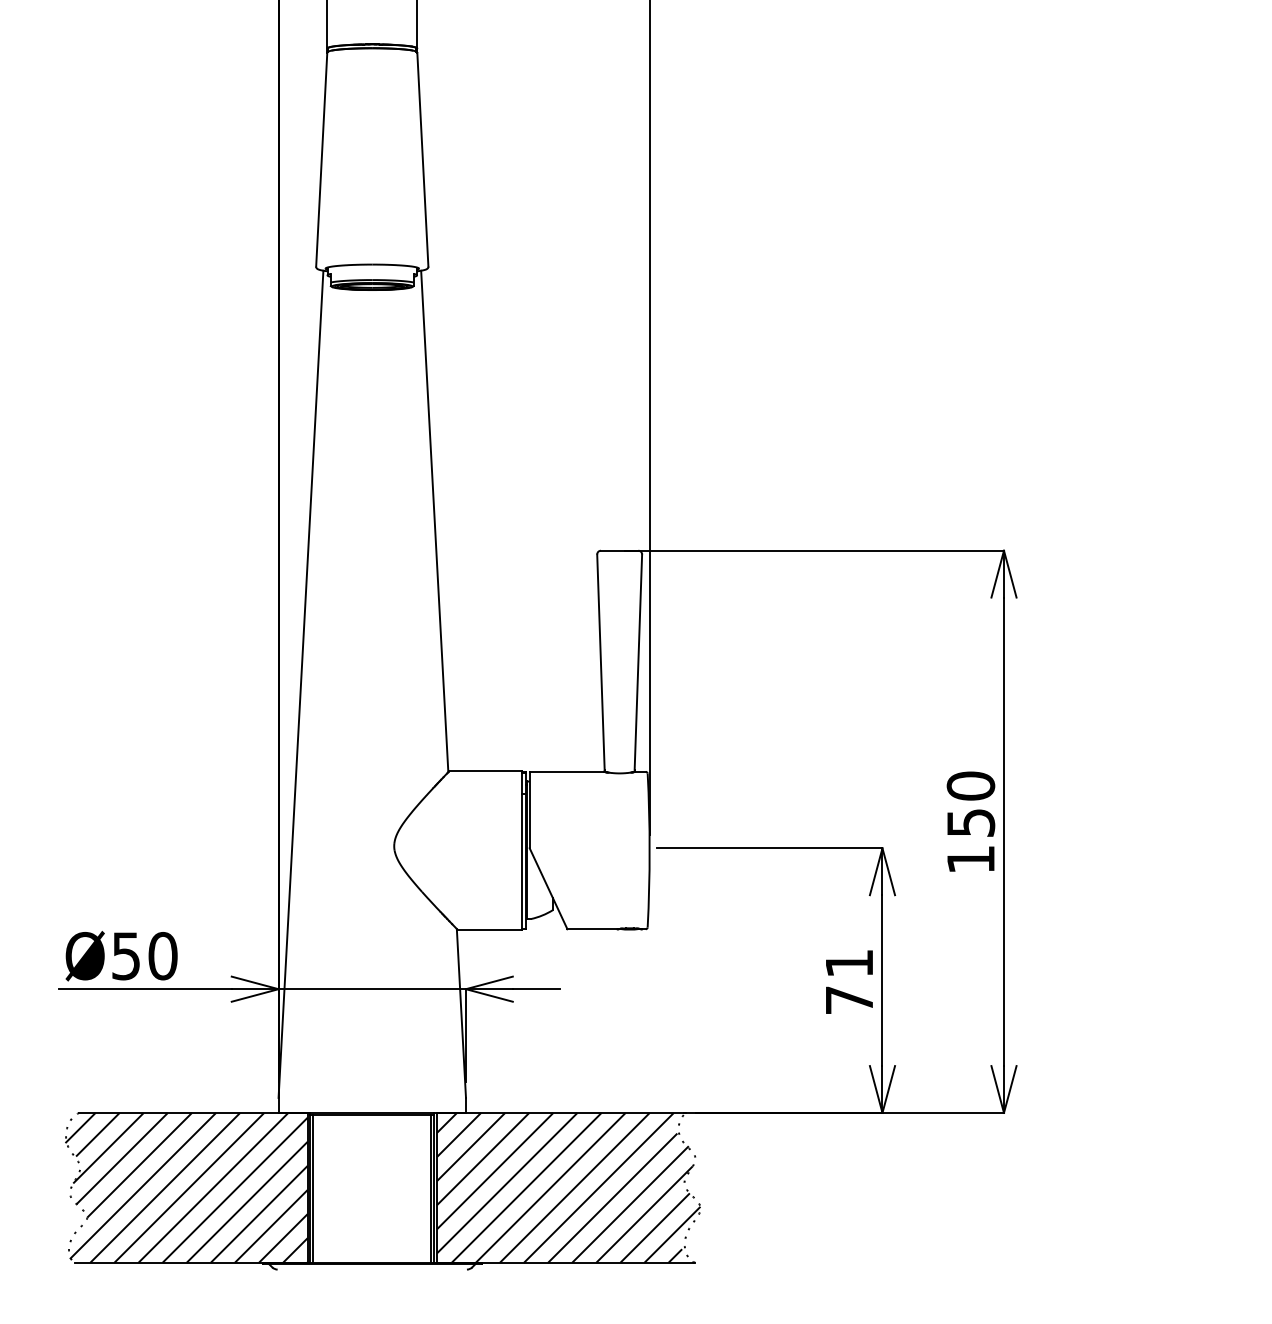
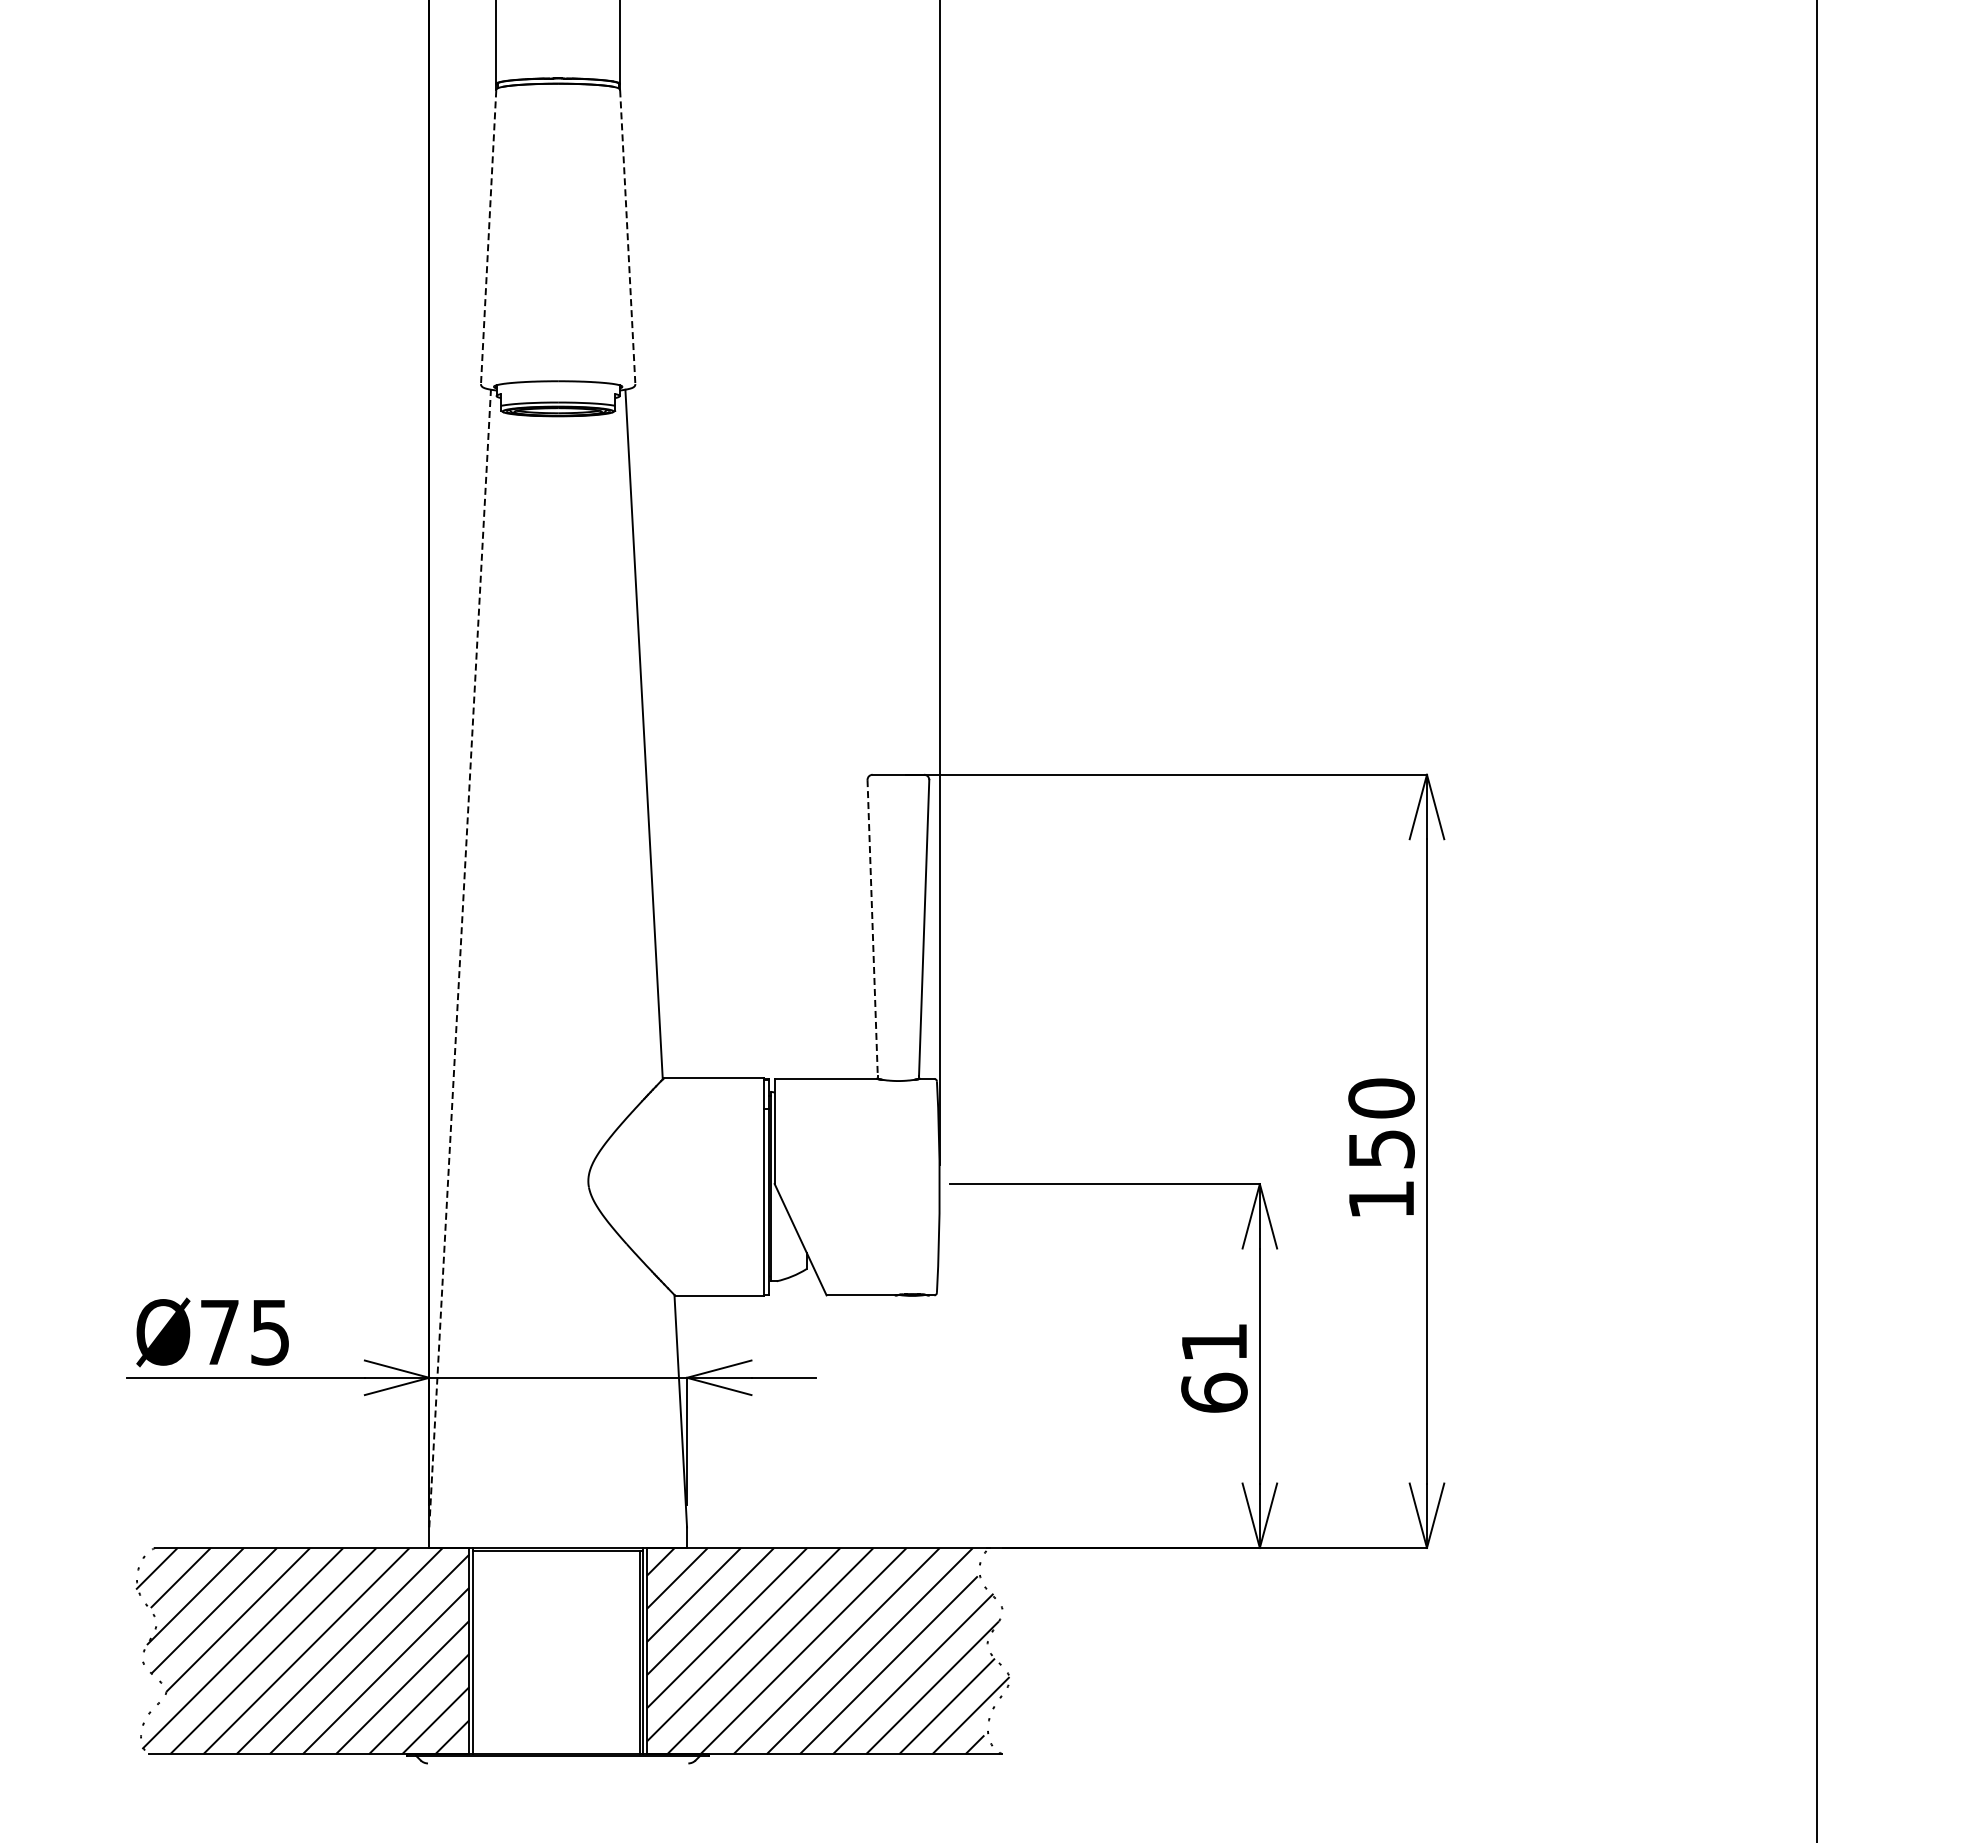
line: (321, 160) -> (488, 237), solid -> dashed
line: (422, 160) -> (627, 237), solid -> dashed
line: (600, 662) -> (872, 928), solid -> dashed
line: (301, 684) -> (460, 958), solid -> dashed
text: (144, 956) -> (245, 1332), Ø50 -> Ø75
text: (849, 999) -> (1214, 1392), 71 -> 61
line: (312, 1188) -> (476, 1652), removed

